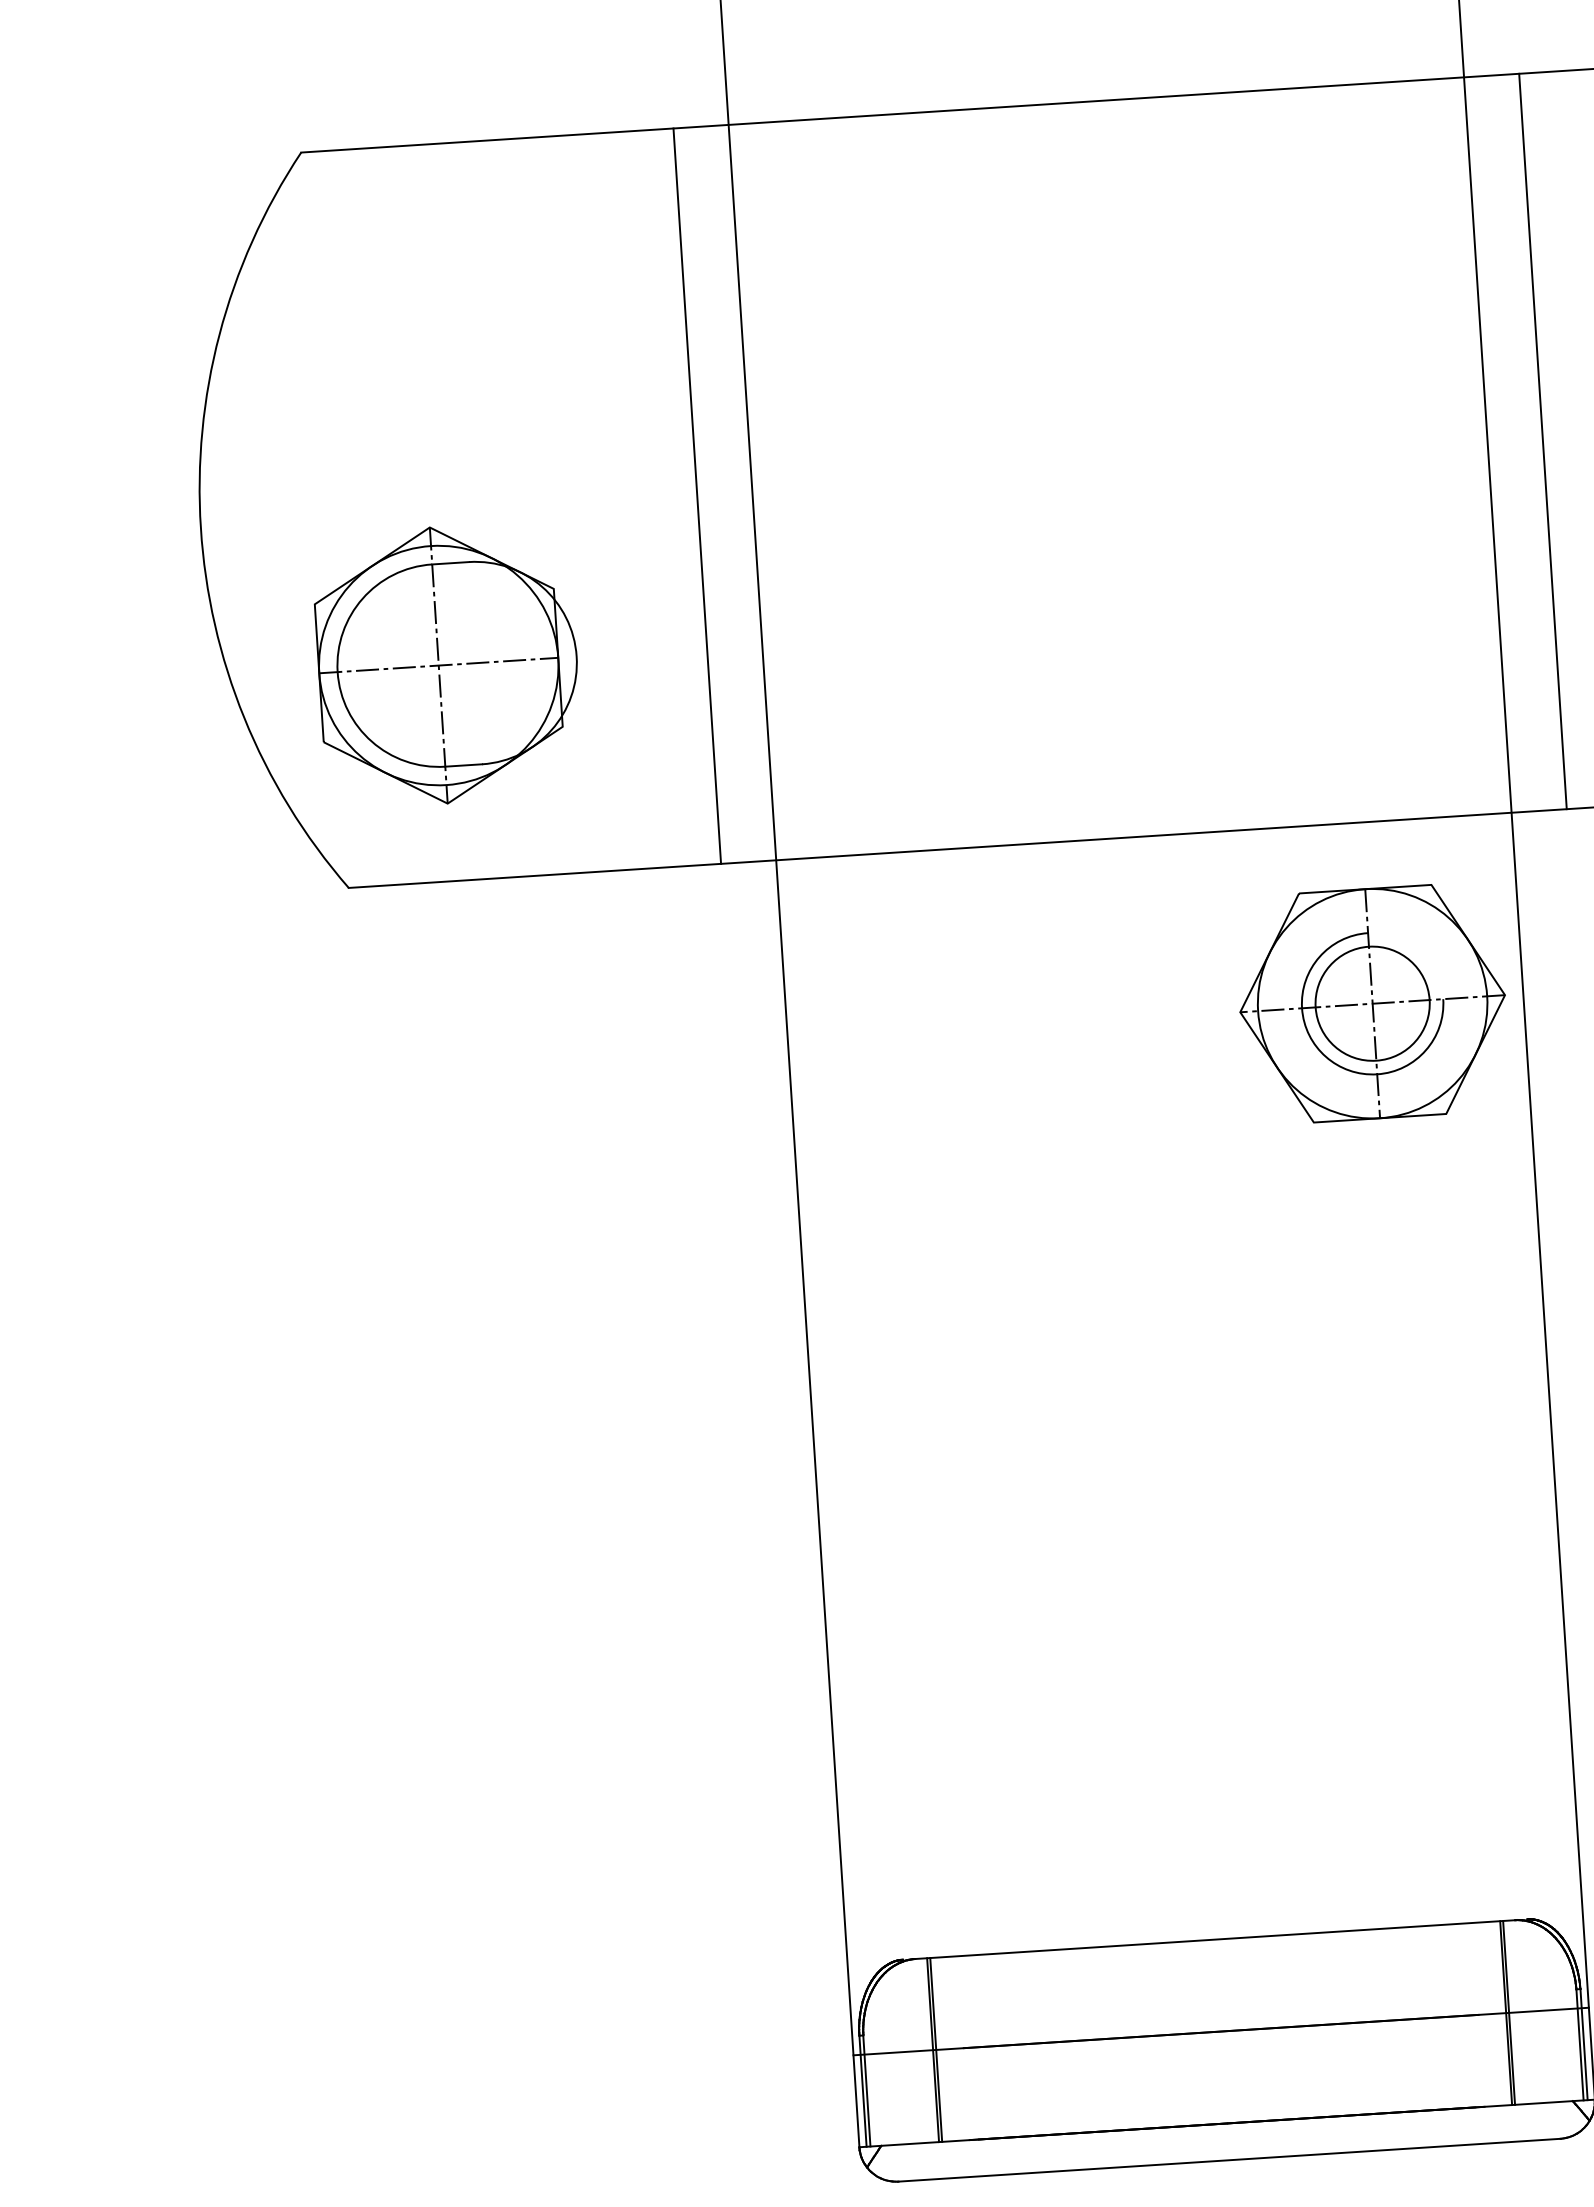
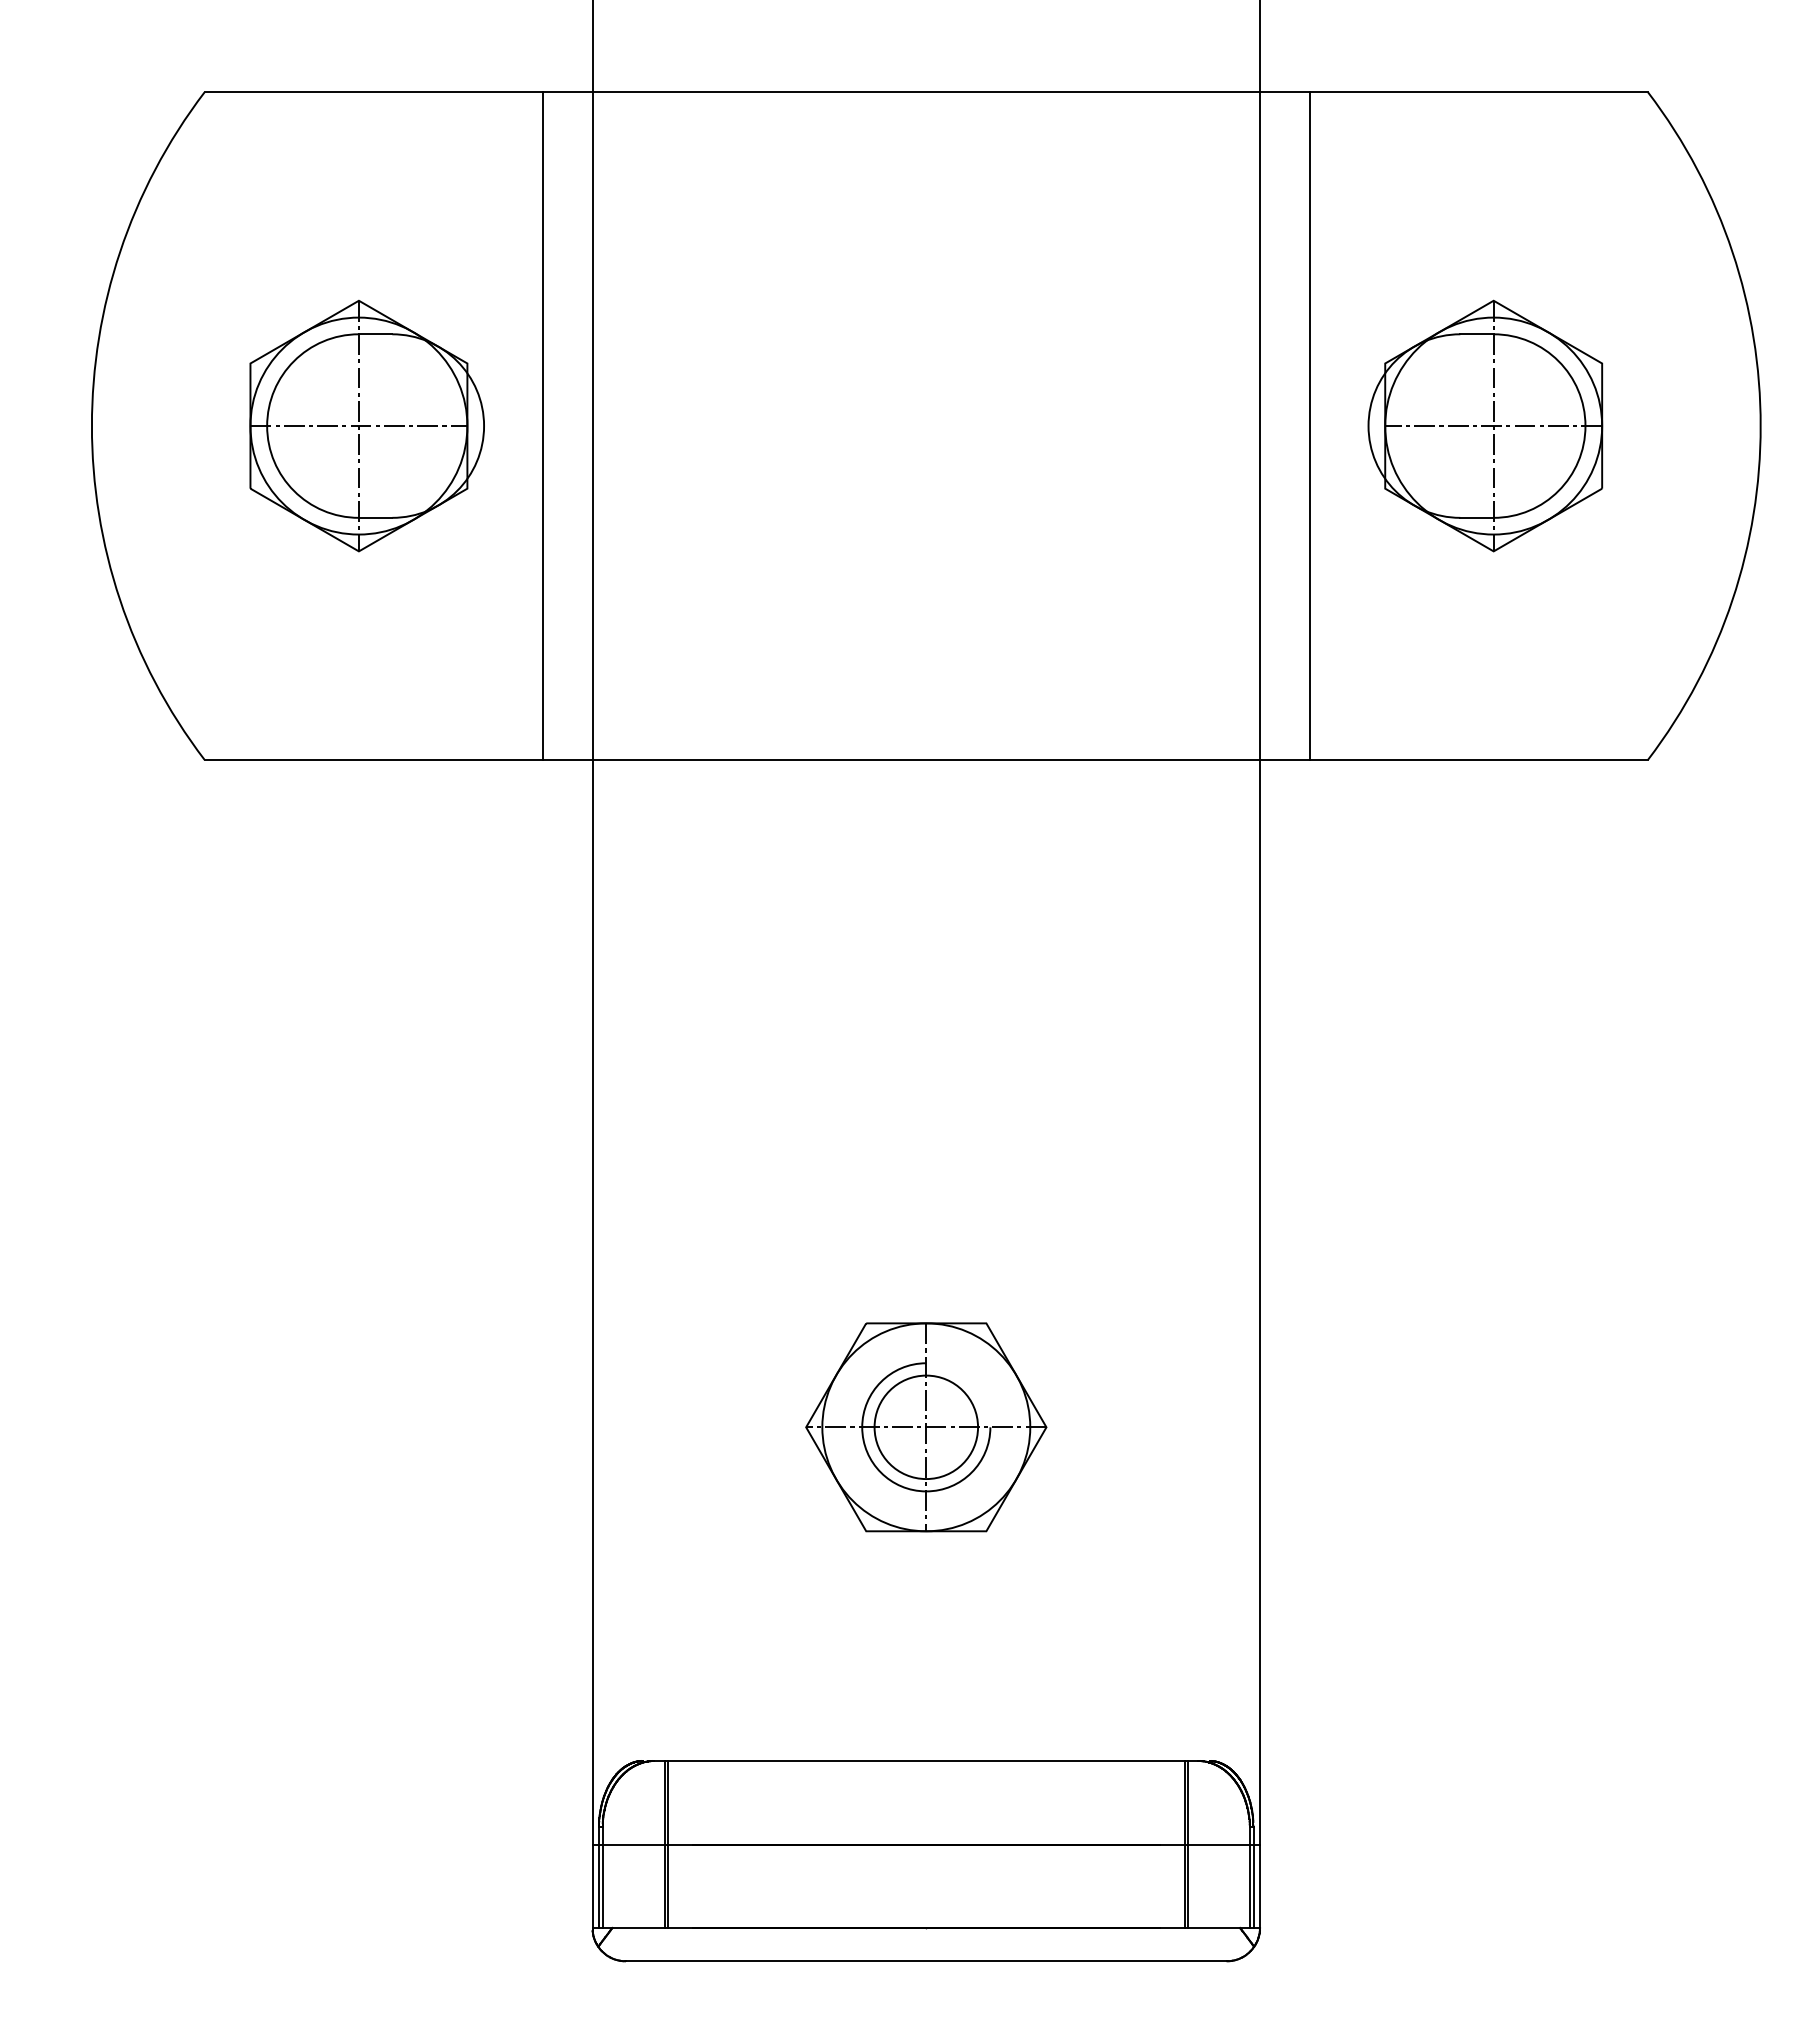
part: (447, 664) -> (366, 425), moved
part: (1372, 1003) -> (926, 1427), moved

